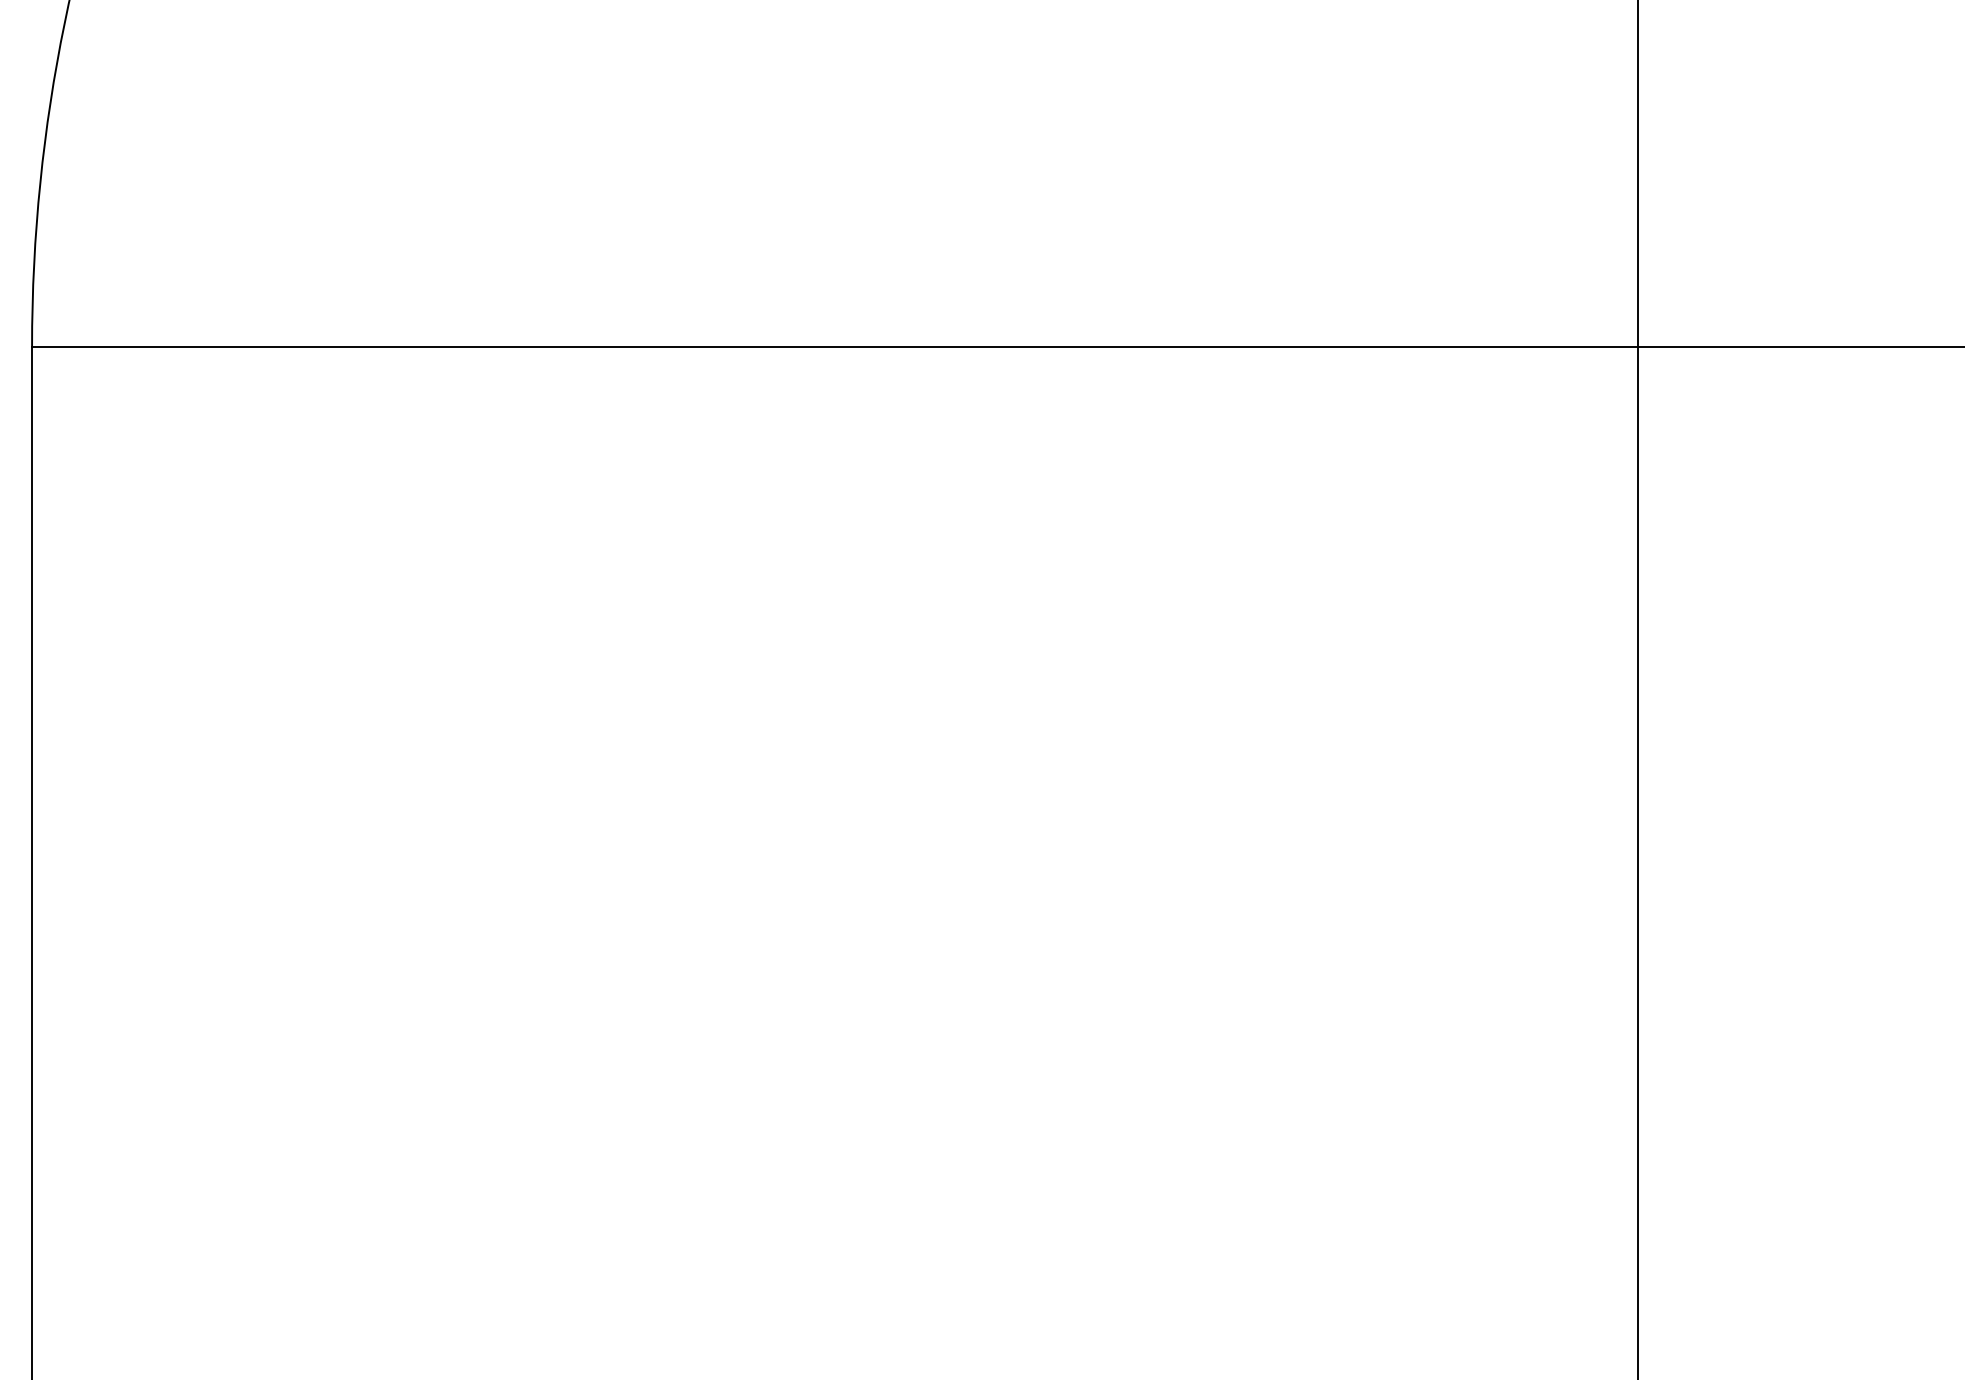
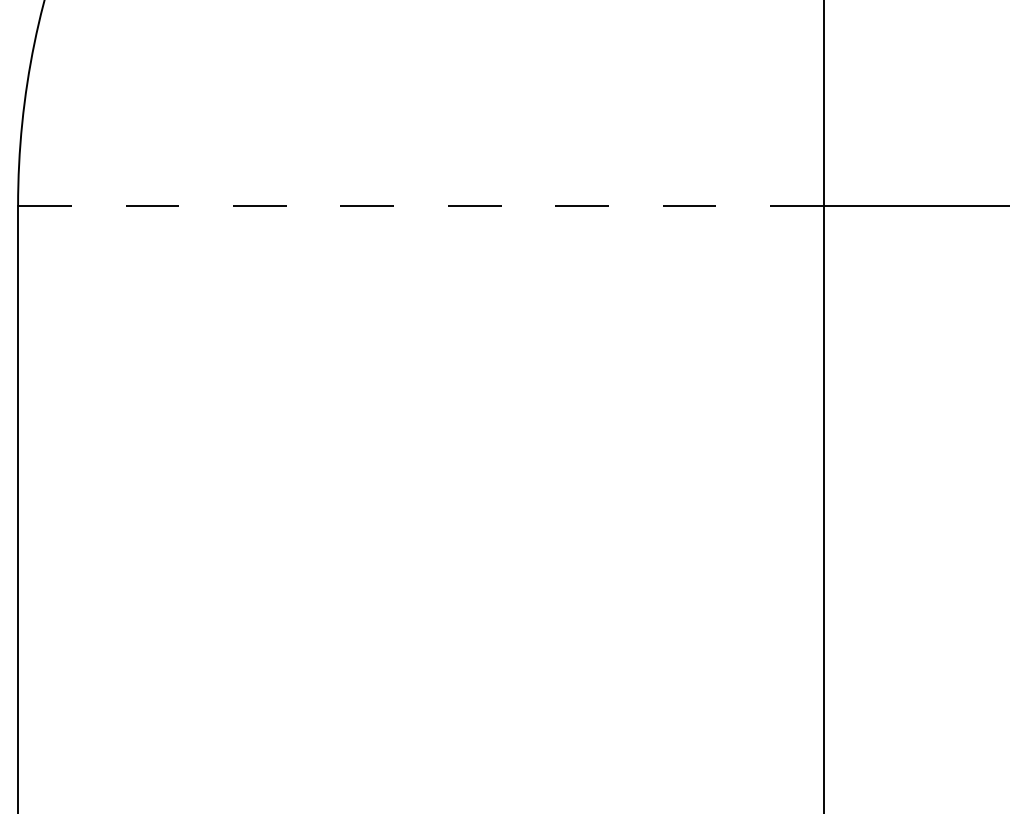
line: (833, 346) -> (420, 205), solid -> dashed

